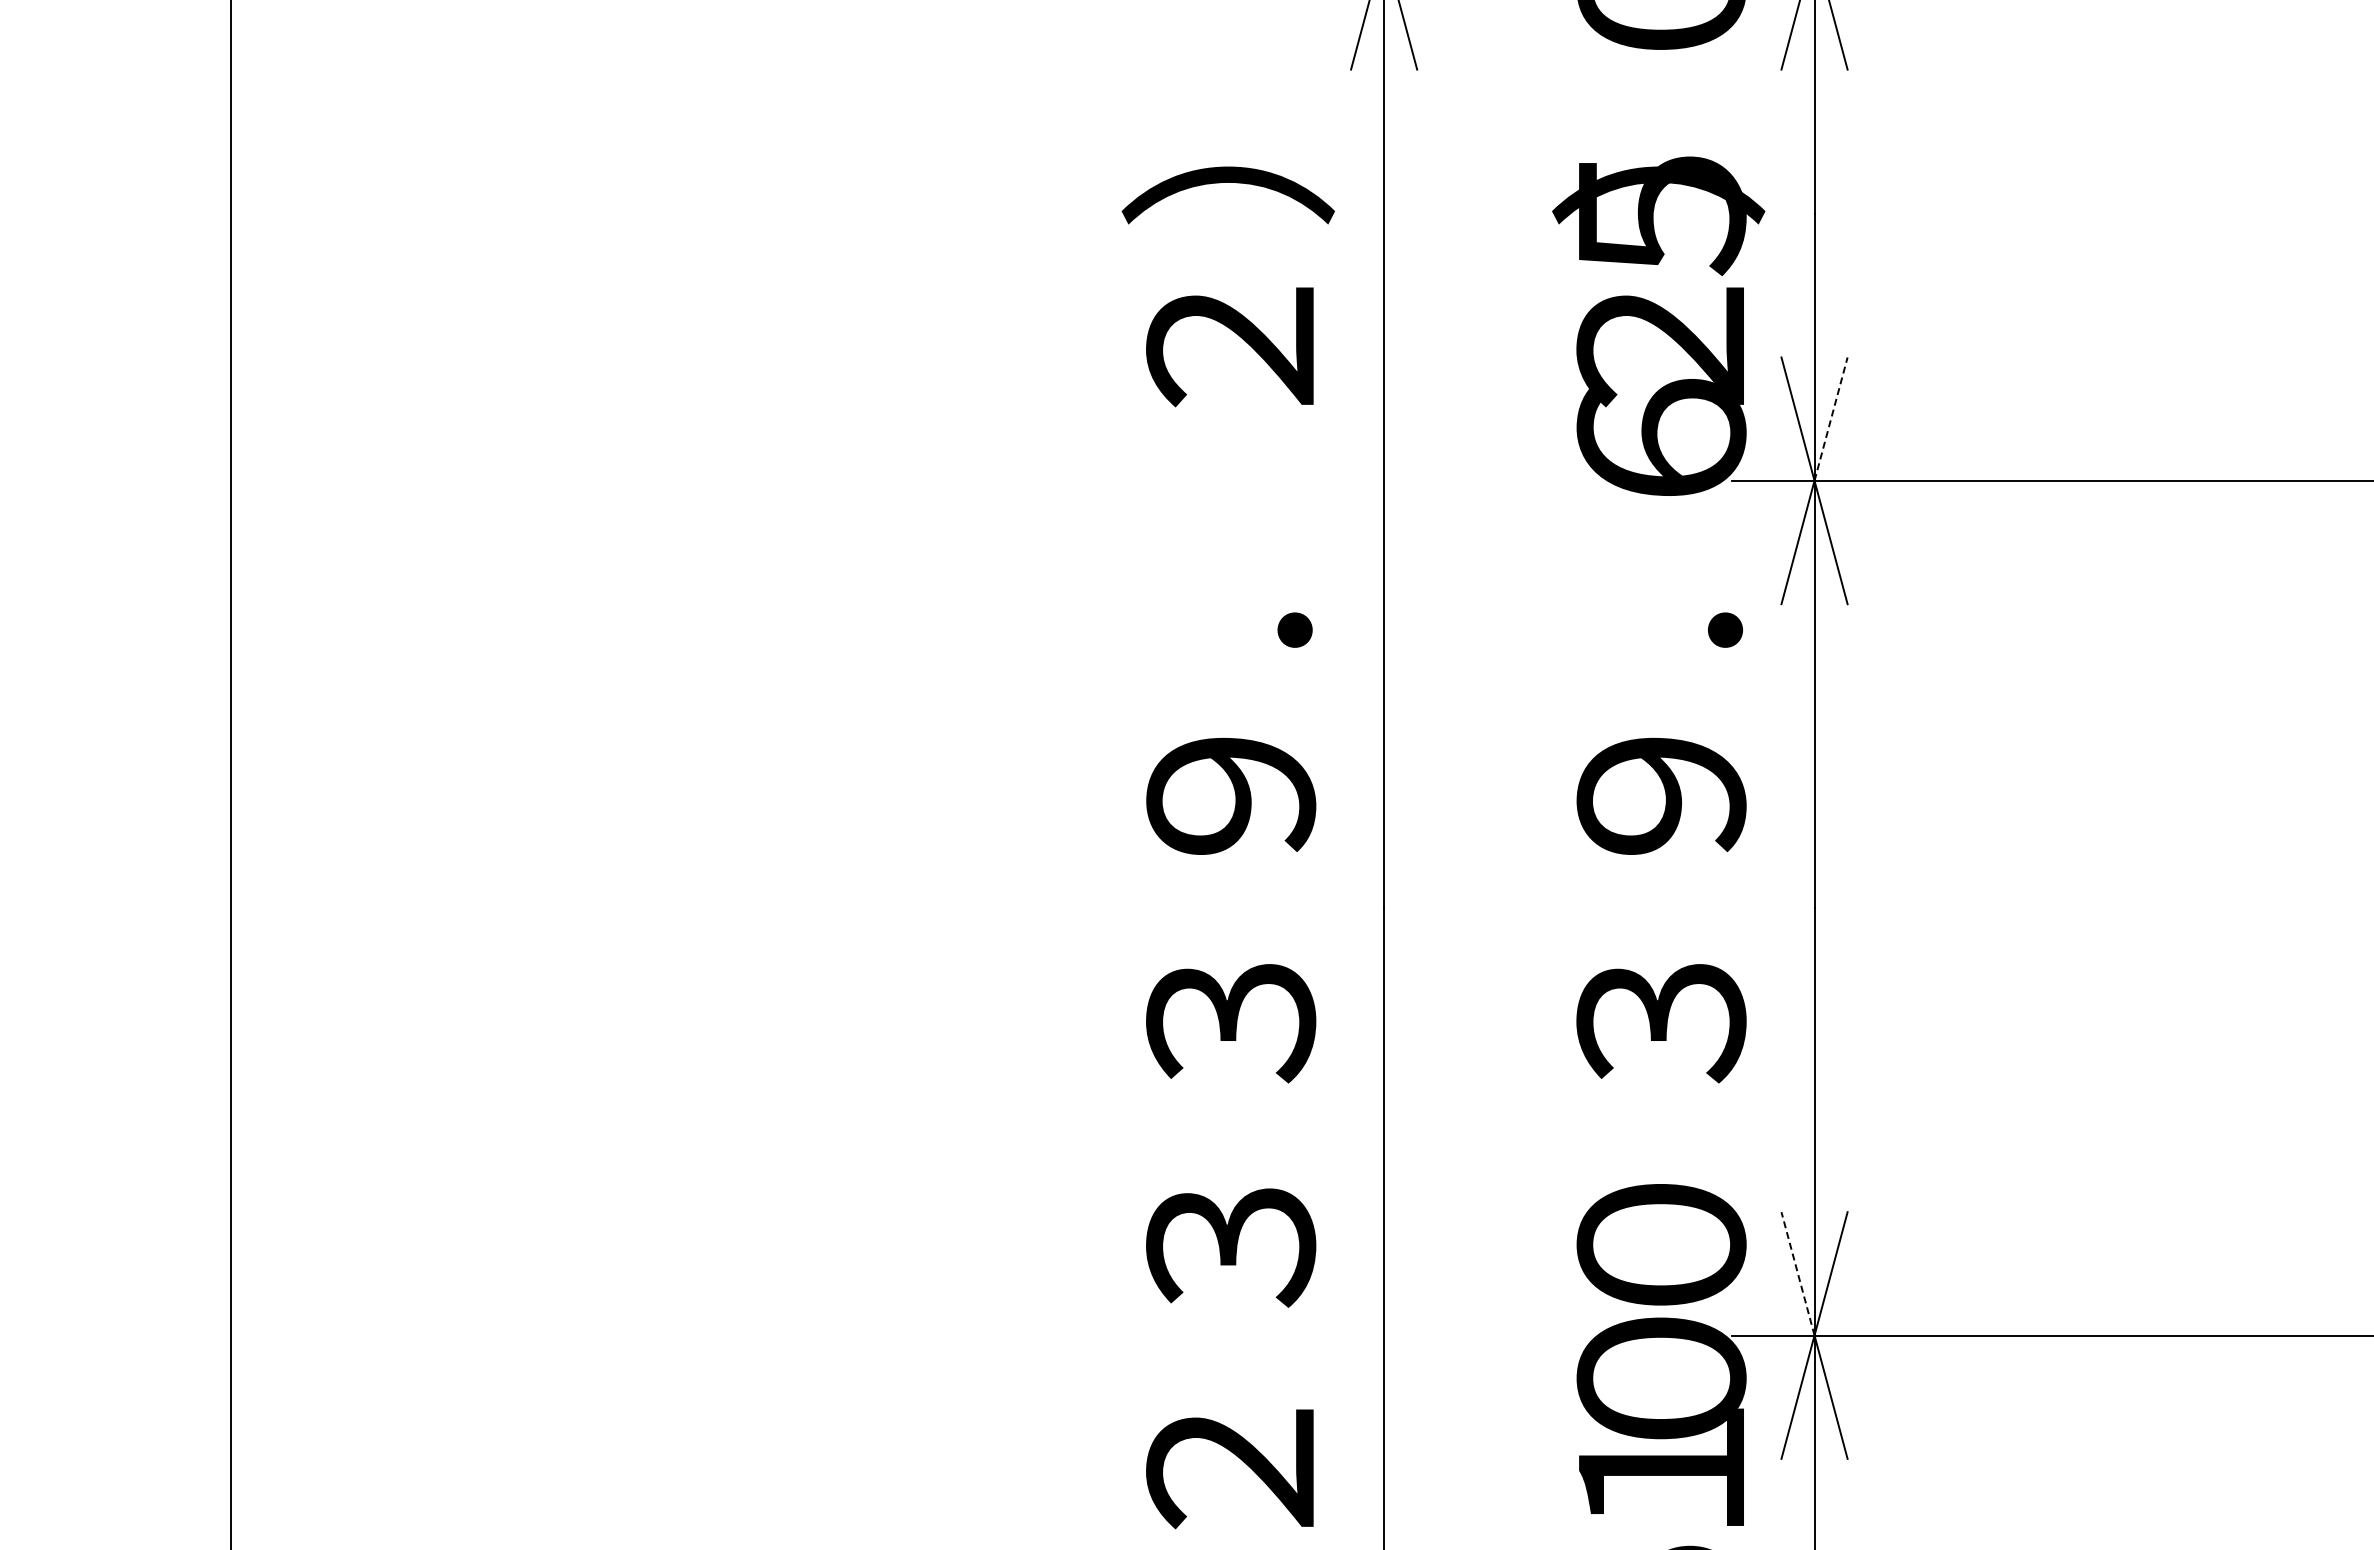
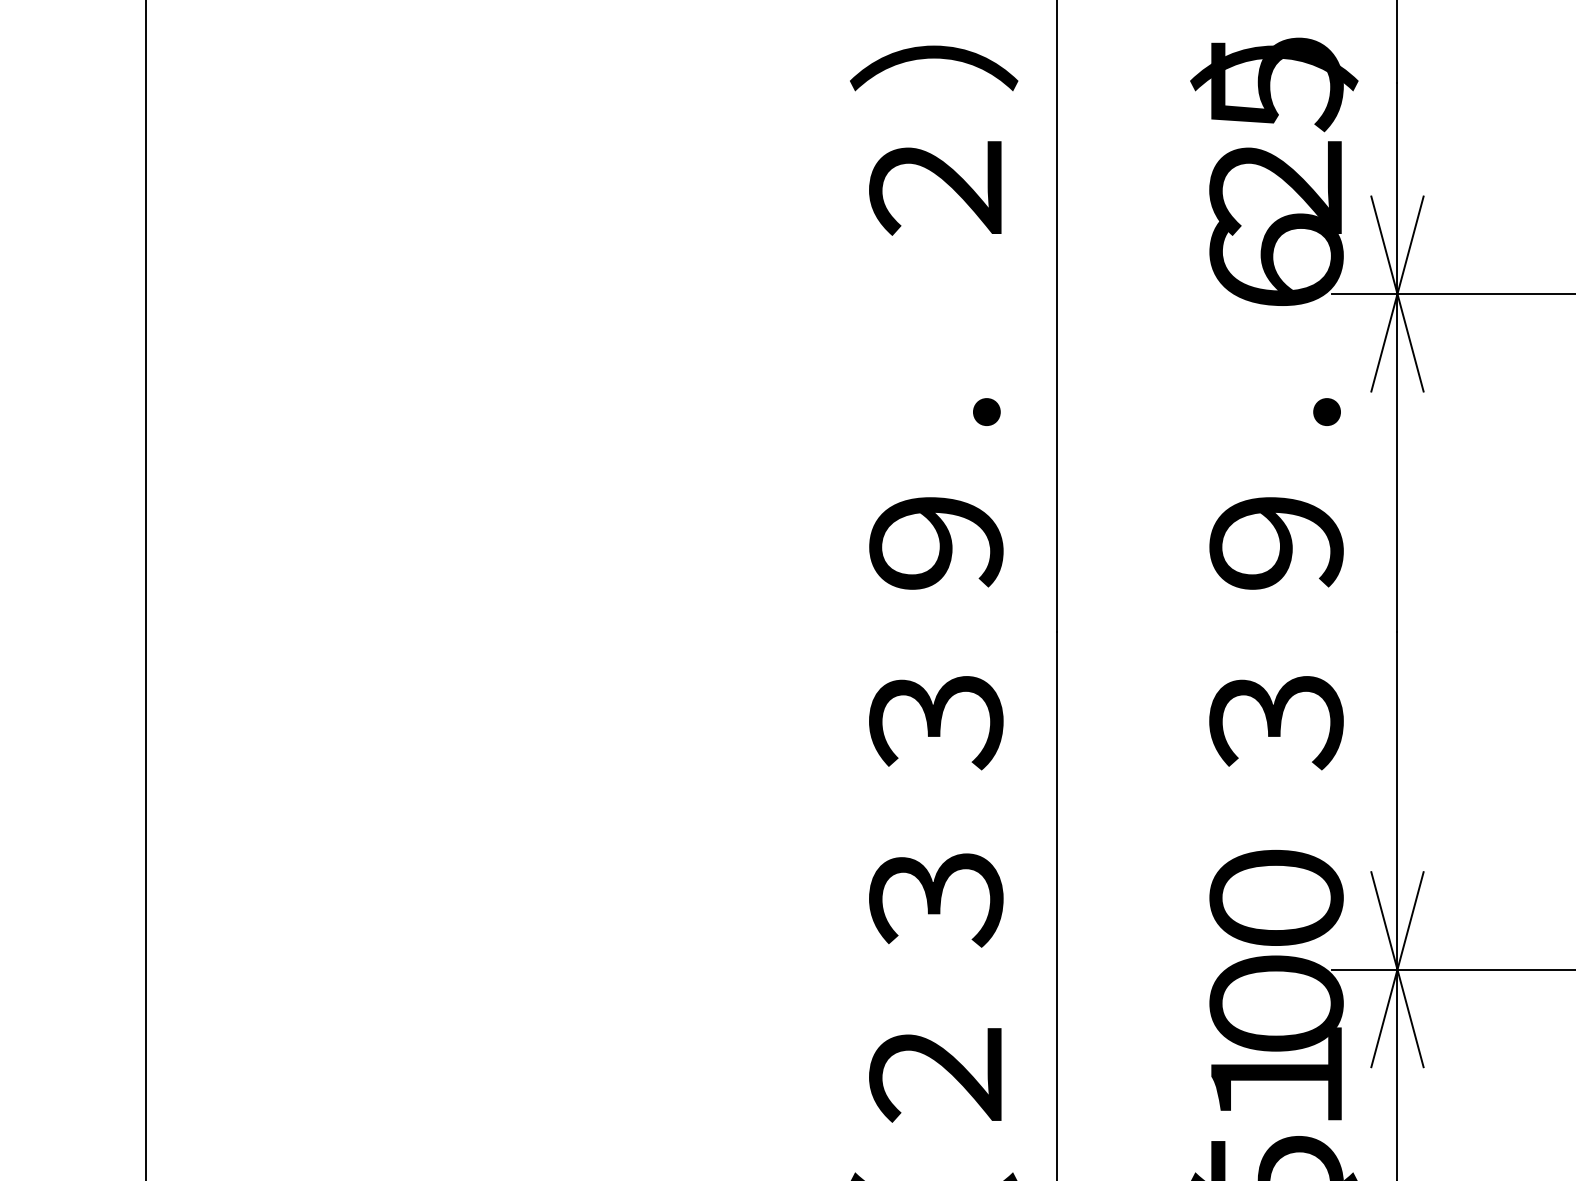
line: (1831, 419) -> (1410, 245), dashed -> solid
line: (1798, 1273) -> (1384, 920), dashed -> solid

